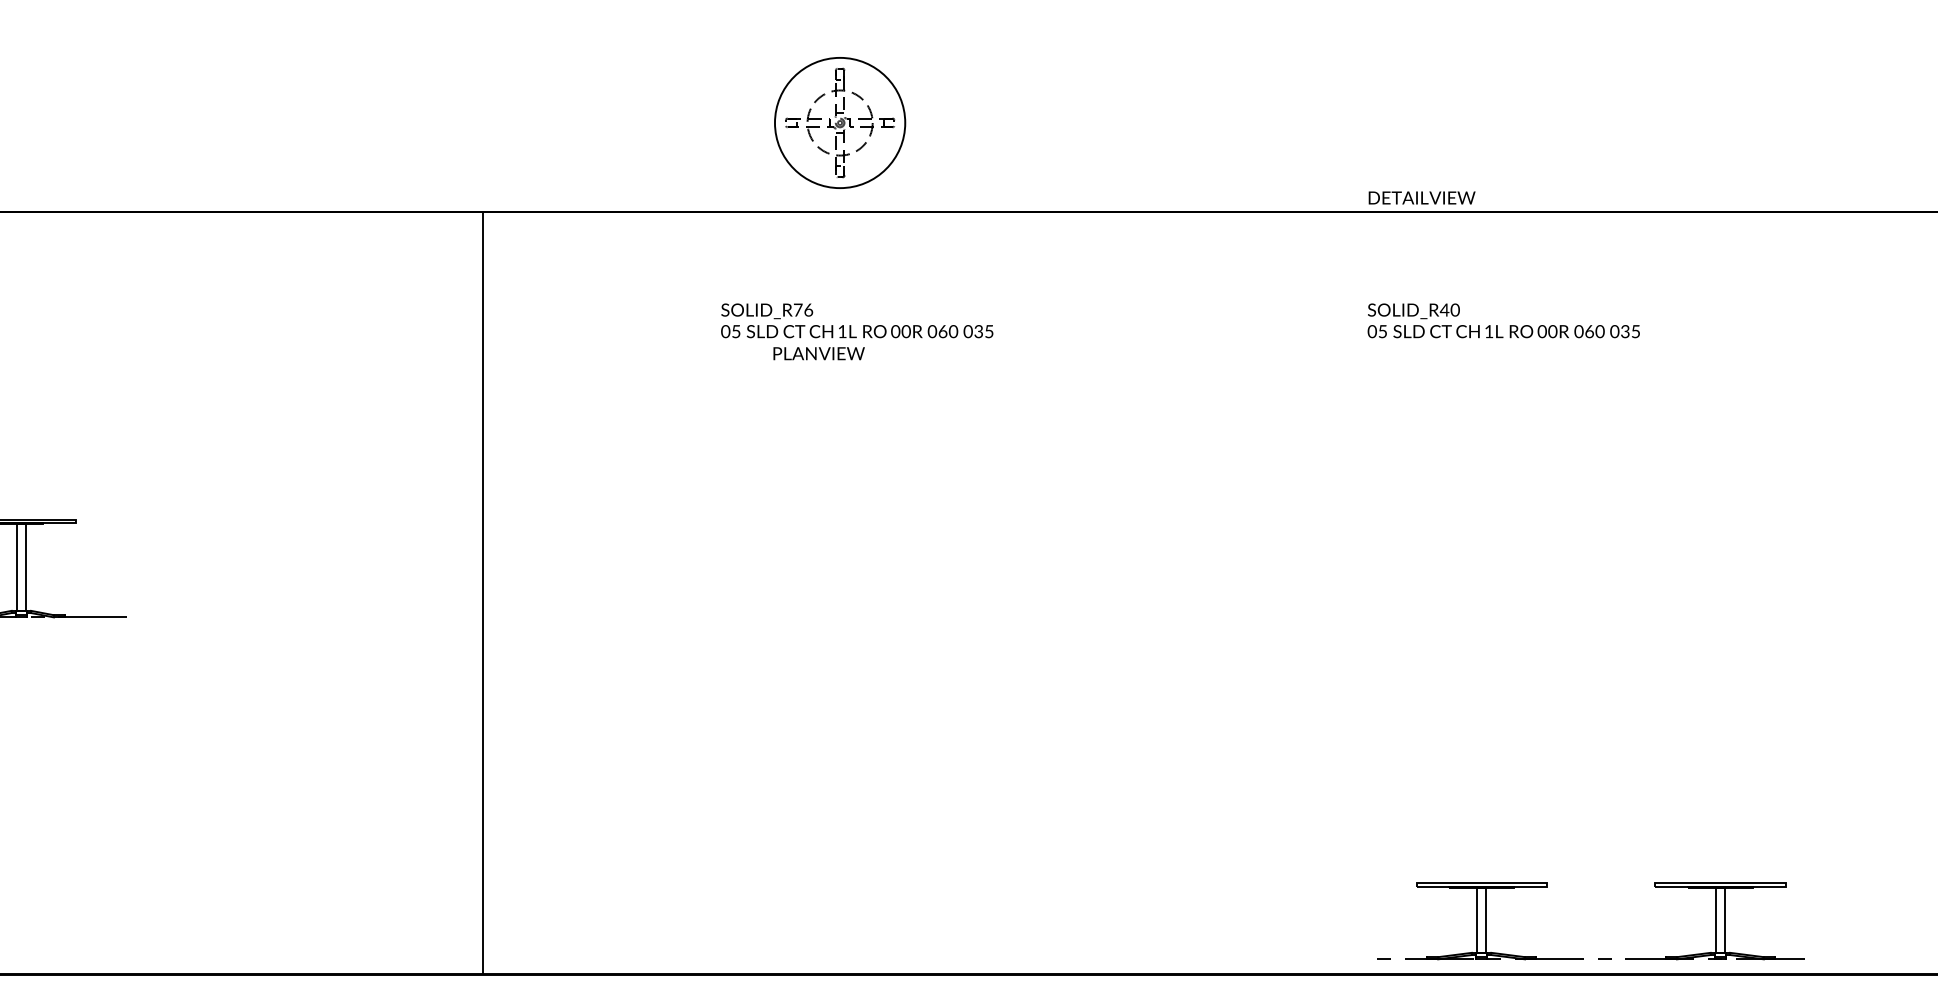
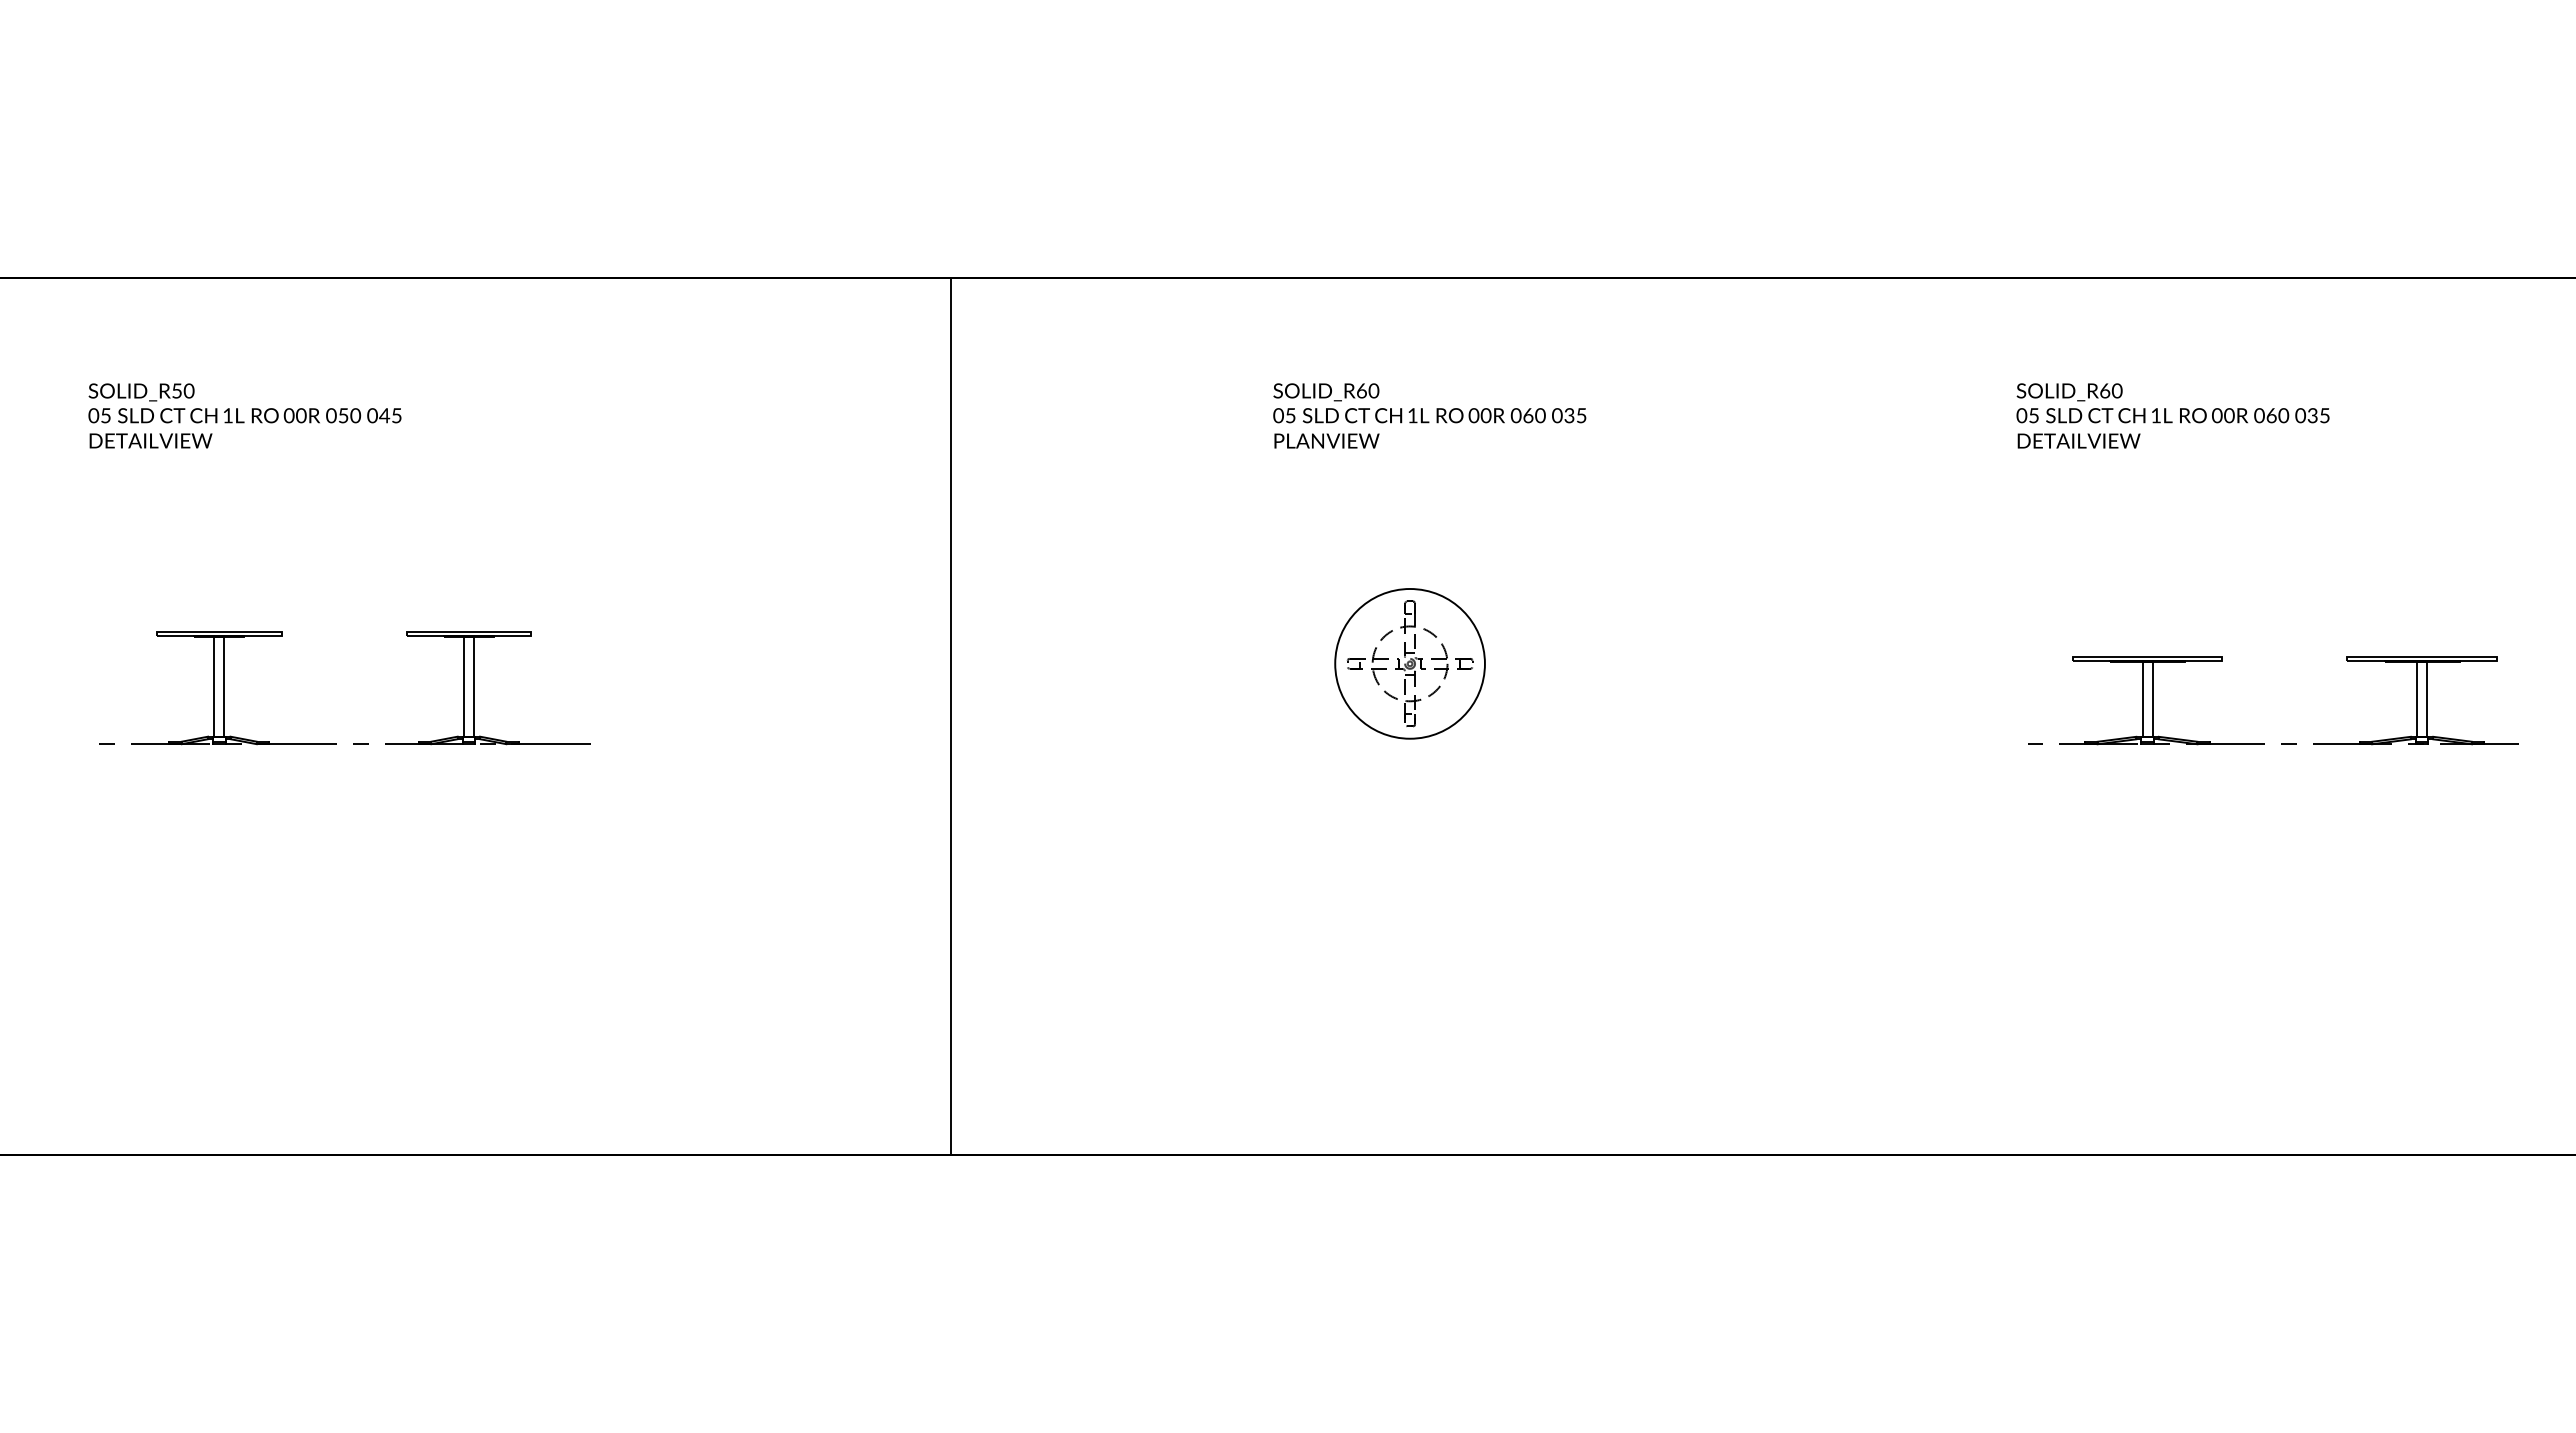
part: (839, 122) -> (1409, 663), moved
text: (1421, 197) -> (2078, 440), moved
text: (803, 309) -> (1368, 390), SOLID_R76 -> SOLID_R60
text: (1444, 309) -> (2104, 390), SOLID_R40 -> SOLID_R60
text: (818, 353) -> (1326, 440), moved
line: (482, 593) -> (950, 716), moved
part: (1598, 958) -> (2281, 743), moved

